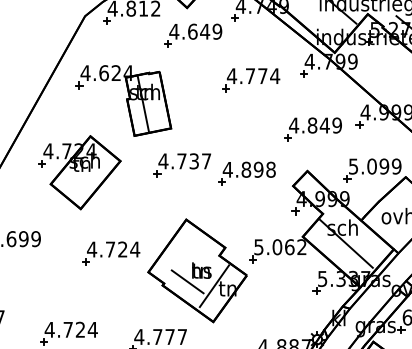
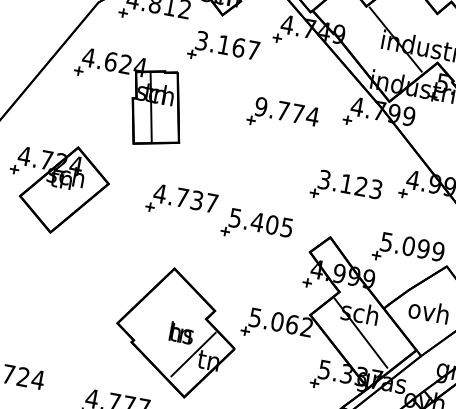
text: (195, 31) -> (227, 45), 4.649 -> 3.167
text: (231, 76) -> (260, 107), 4.774 -> 9.774
part: (123, 100) -> (128, 98), moved
text: (315, 125) -> (350, 184), 4.849 -> 3.123
text: (248, 169) -> (260, 222), 4.898 -> 5.405
part: (111, 253) -> (77, 292), removed
line: (187, 281) -> (162, 342), removed

